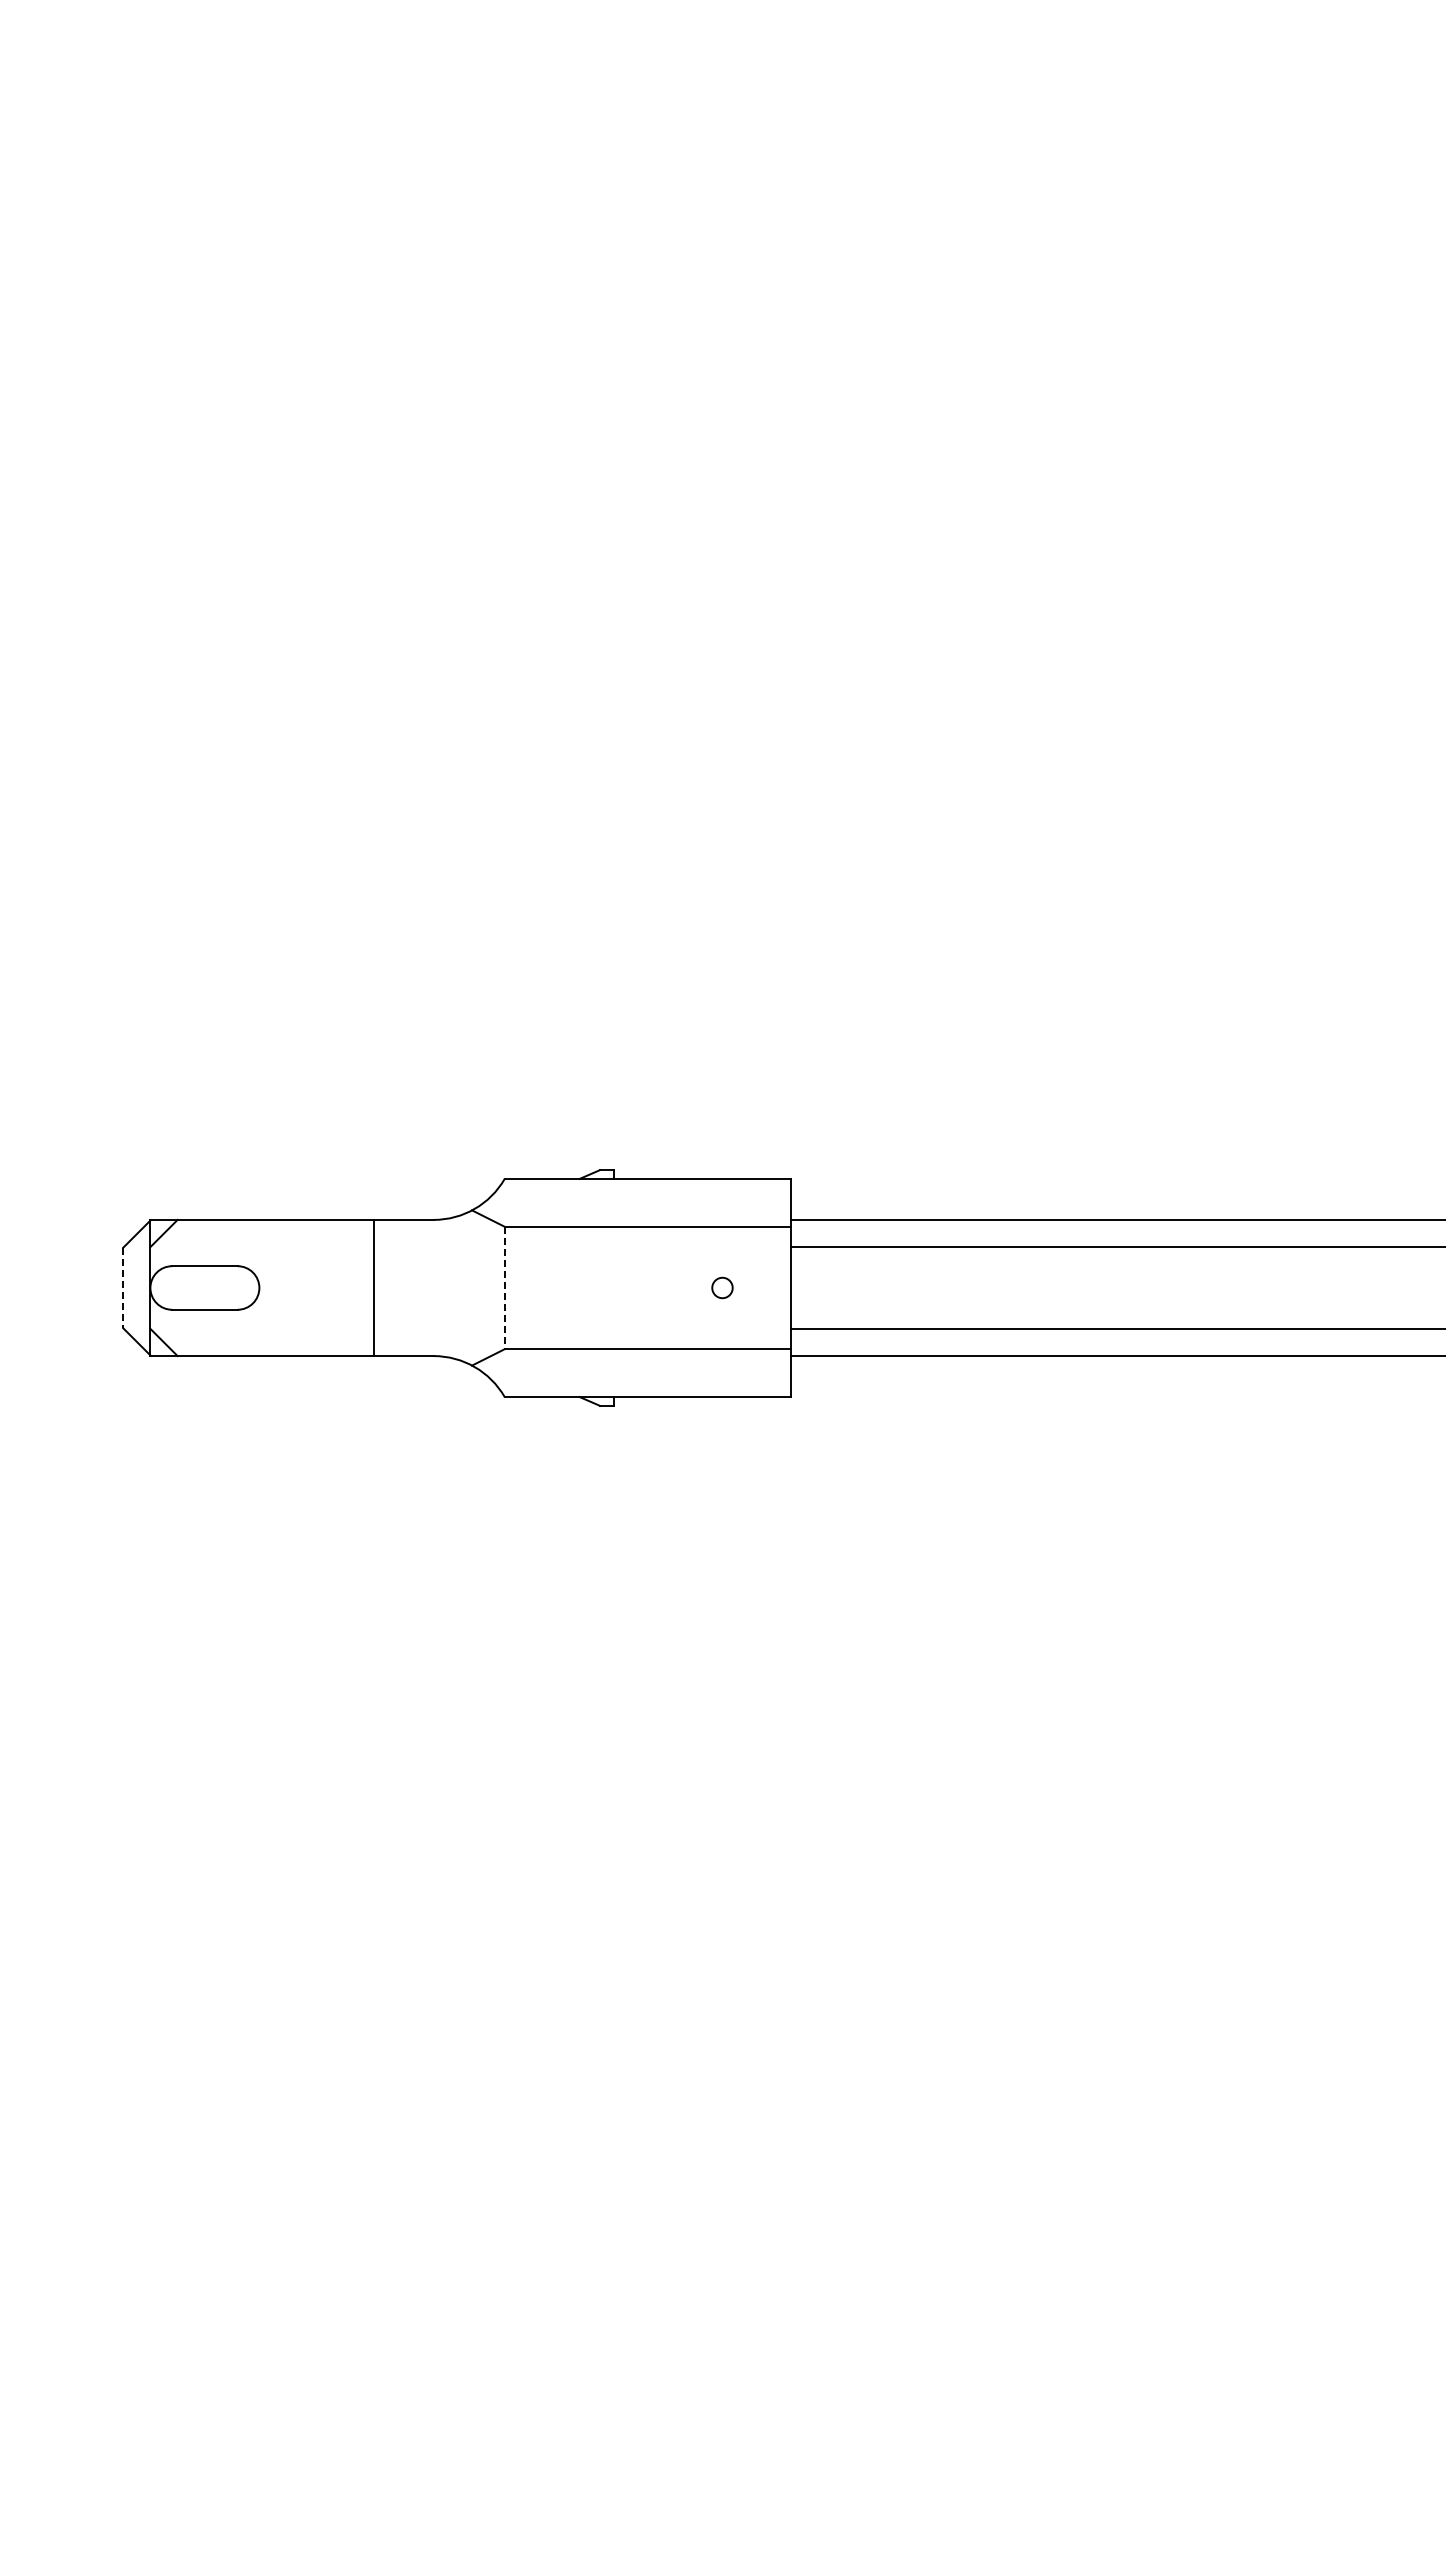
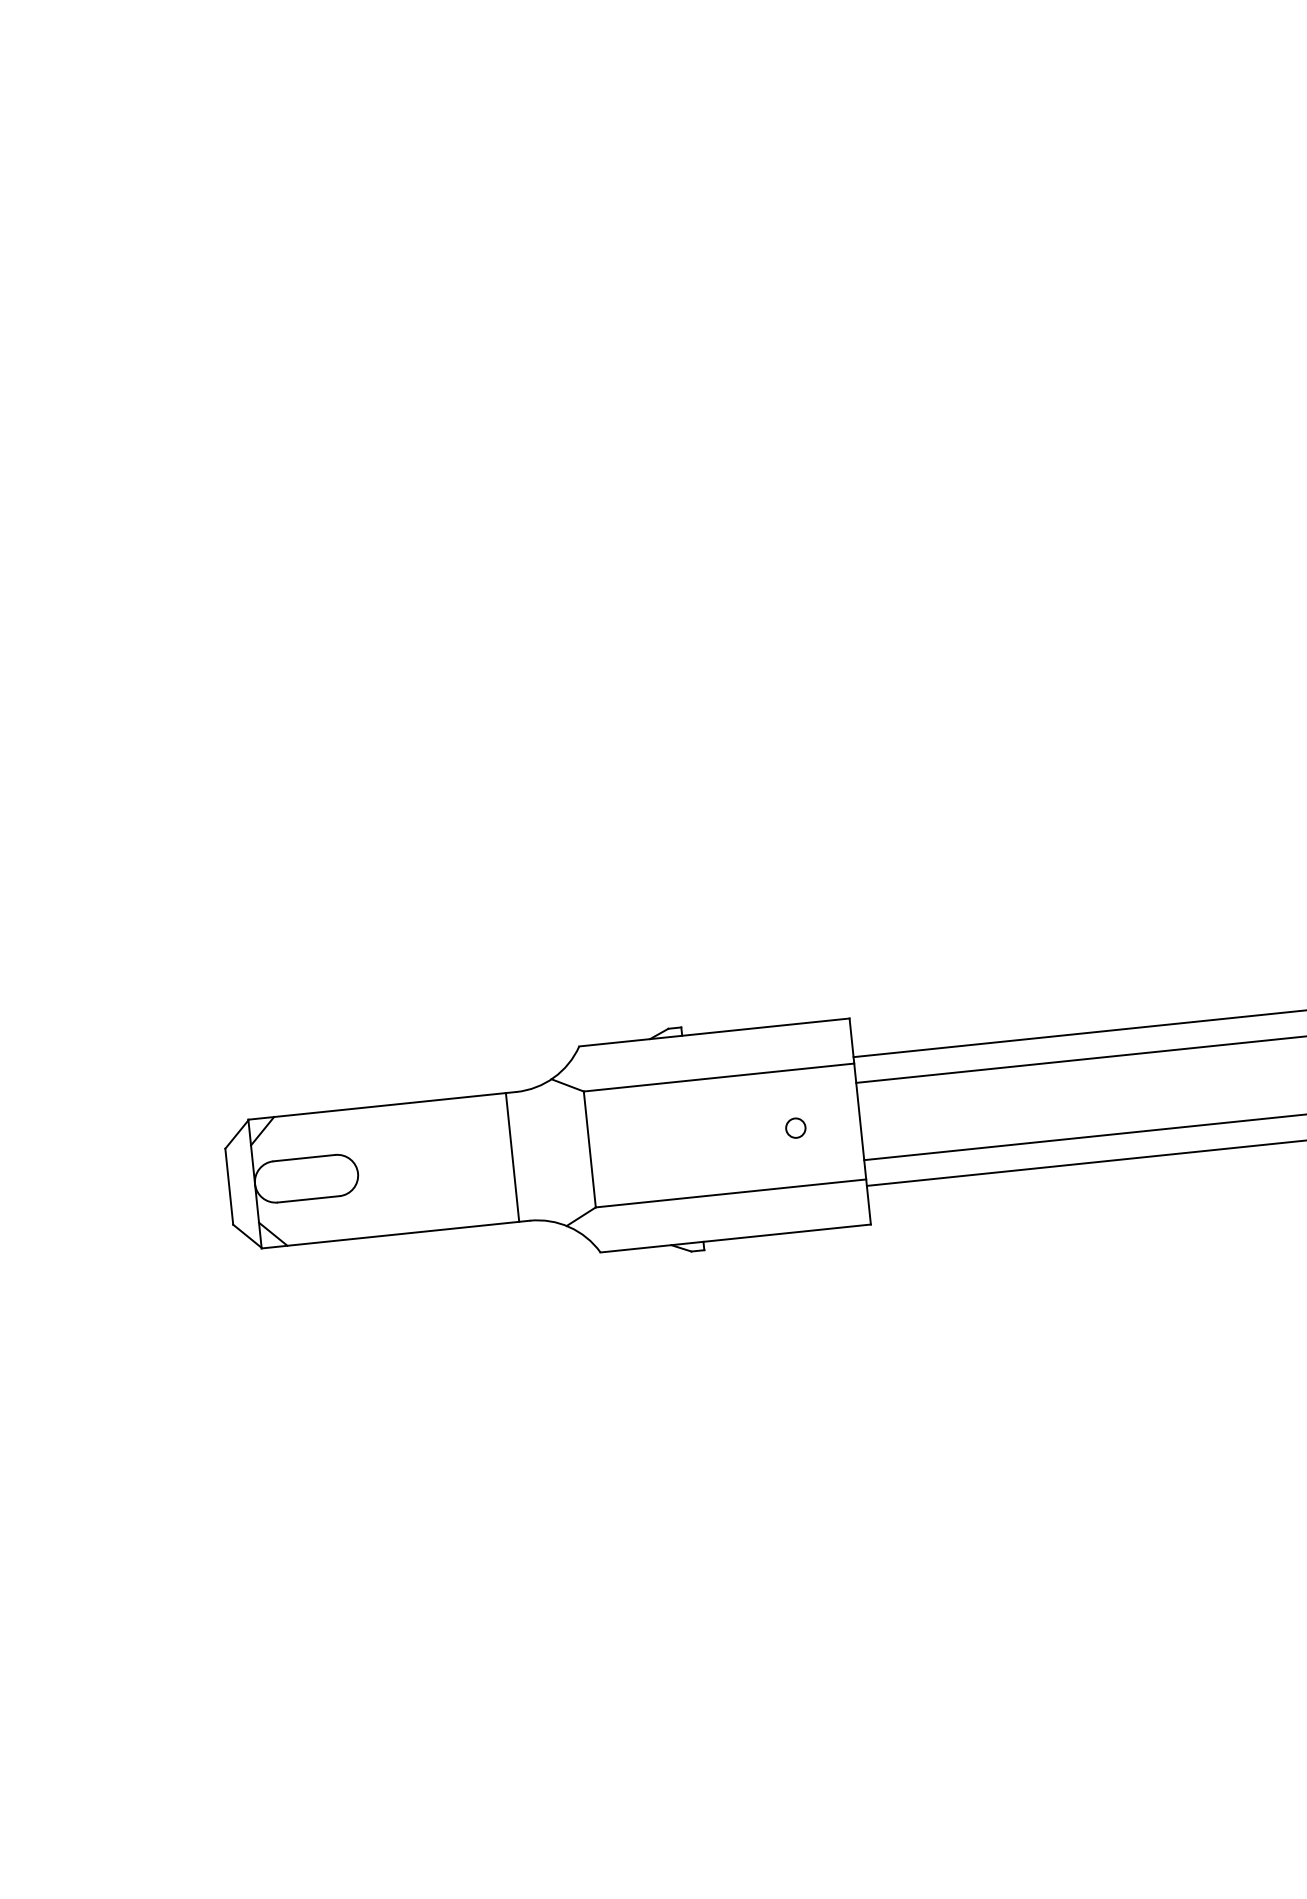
line: (373, 1287) -> (512, 1157), moved
line: (123, 1288) -> (229, 1187), dashed -> solid
line: (504, 1288) -> (589, 1149), dashed -> solid

